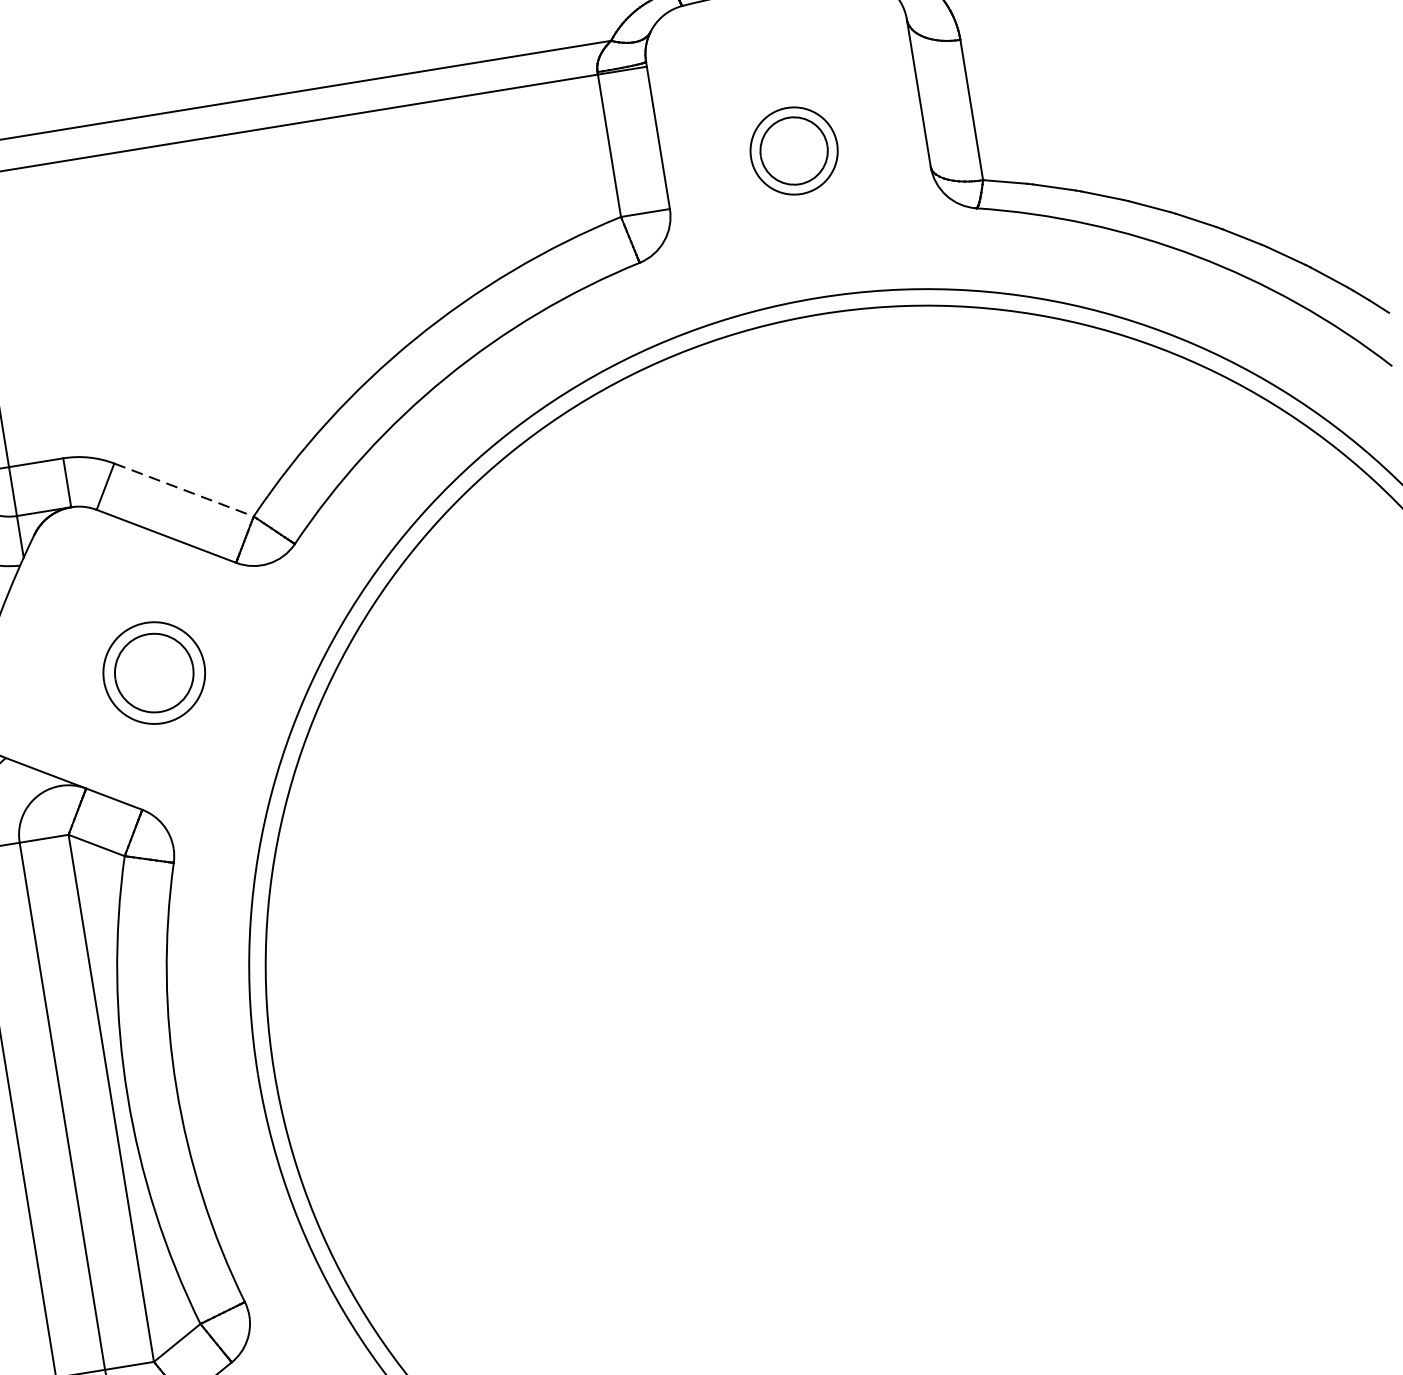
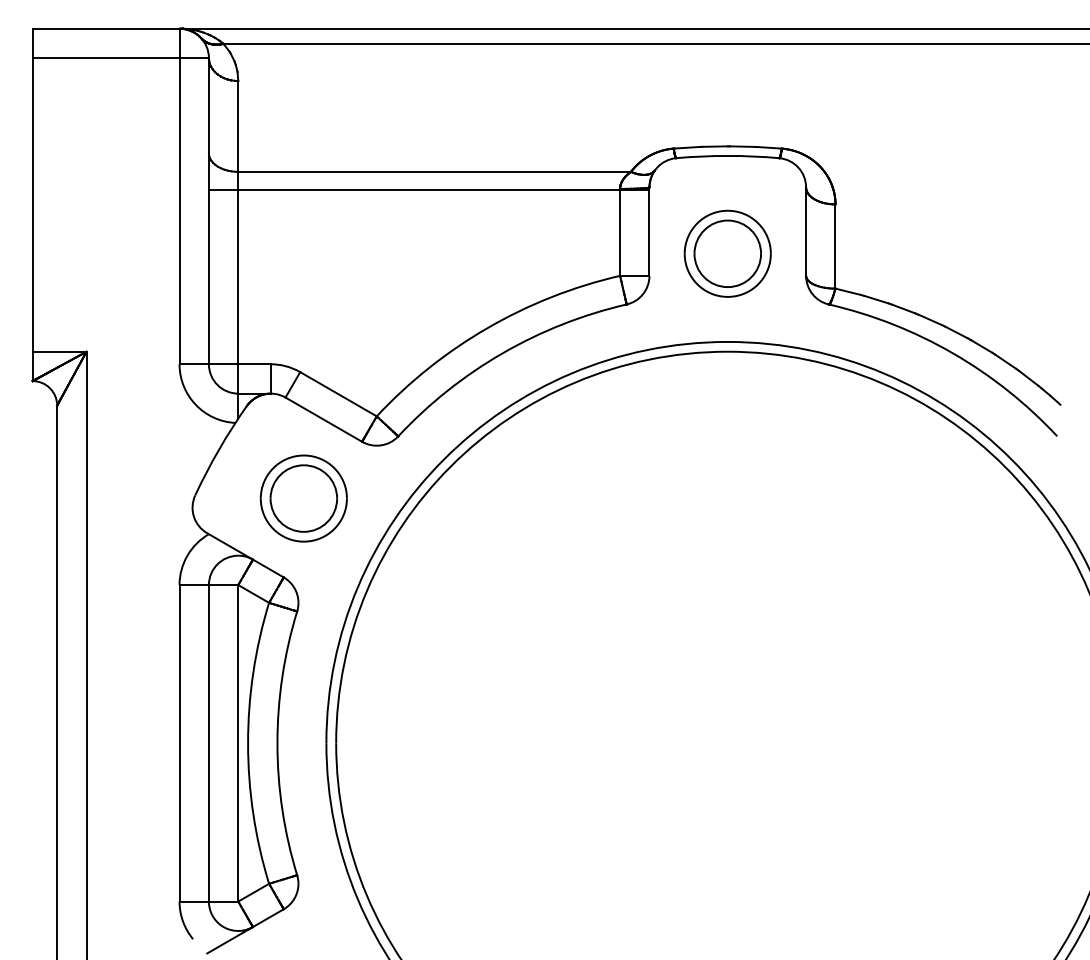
part: (793, 150) -> (727, 253), size x1.67
line: (184, 490) -> (338, 394), dashed -> solid
part: (153, 673) -> (303, 498), size x1.43

